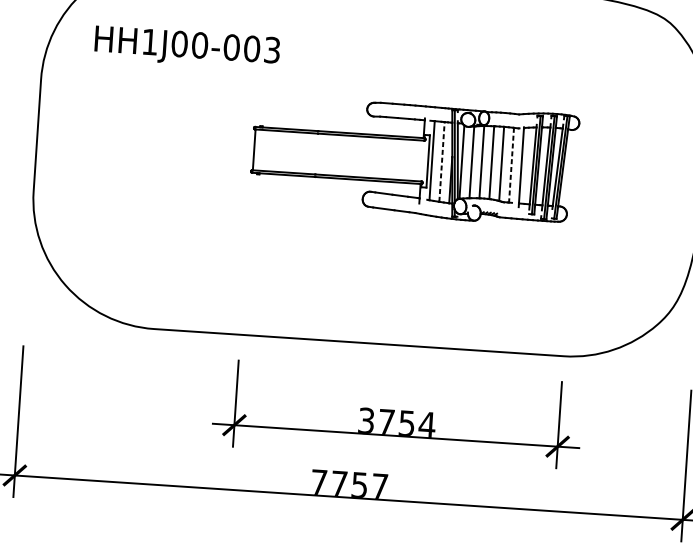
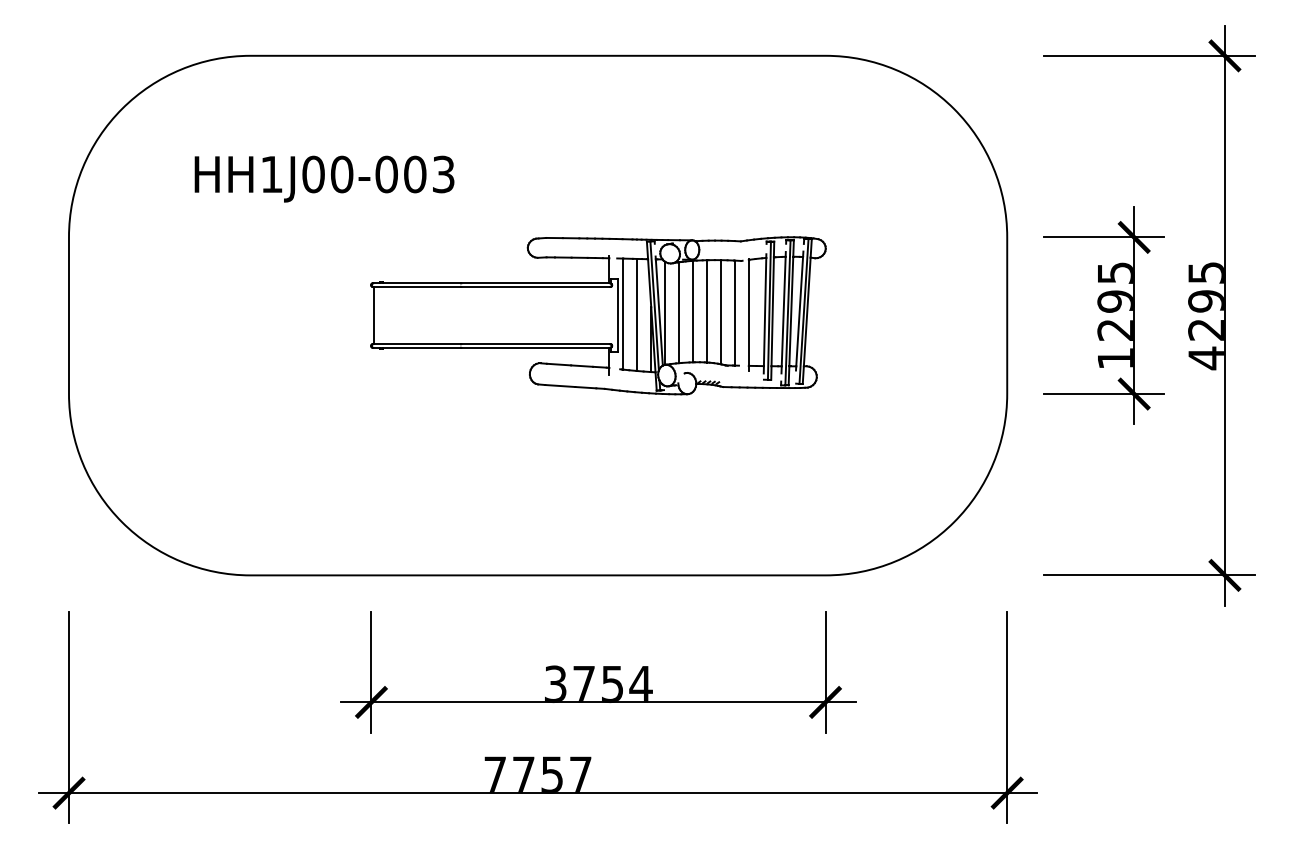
text: (187, 47) -> (324, 178), moved
line: (442, 161) -> (637, 314), dashed -> solid
line: (511, 165) -> (734, 313), dashed -> solid

